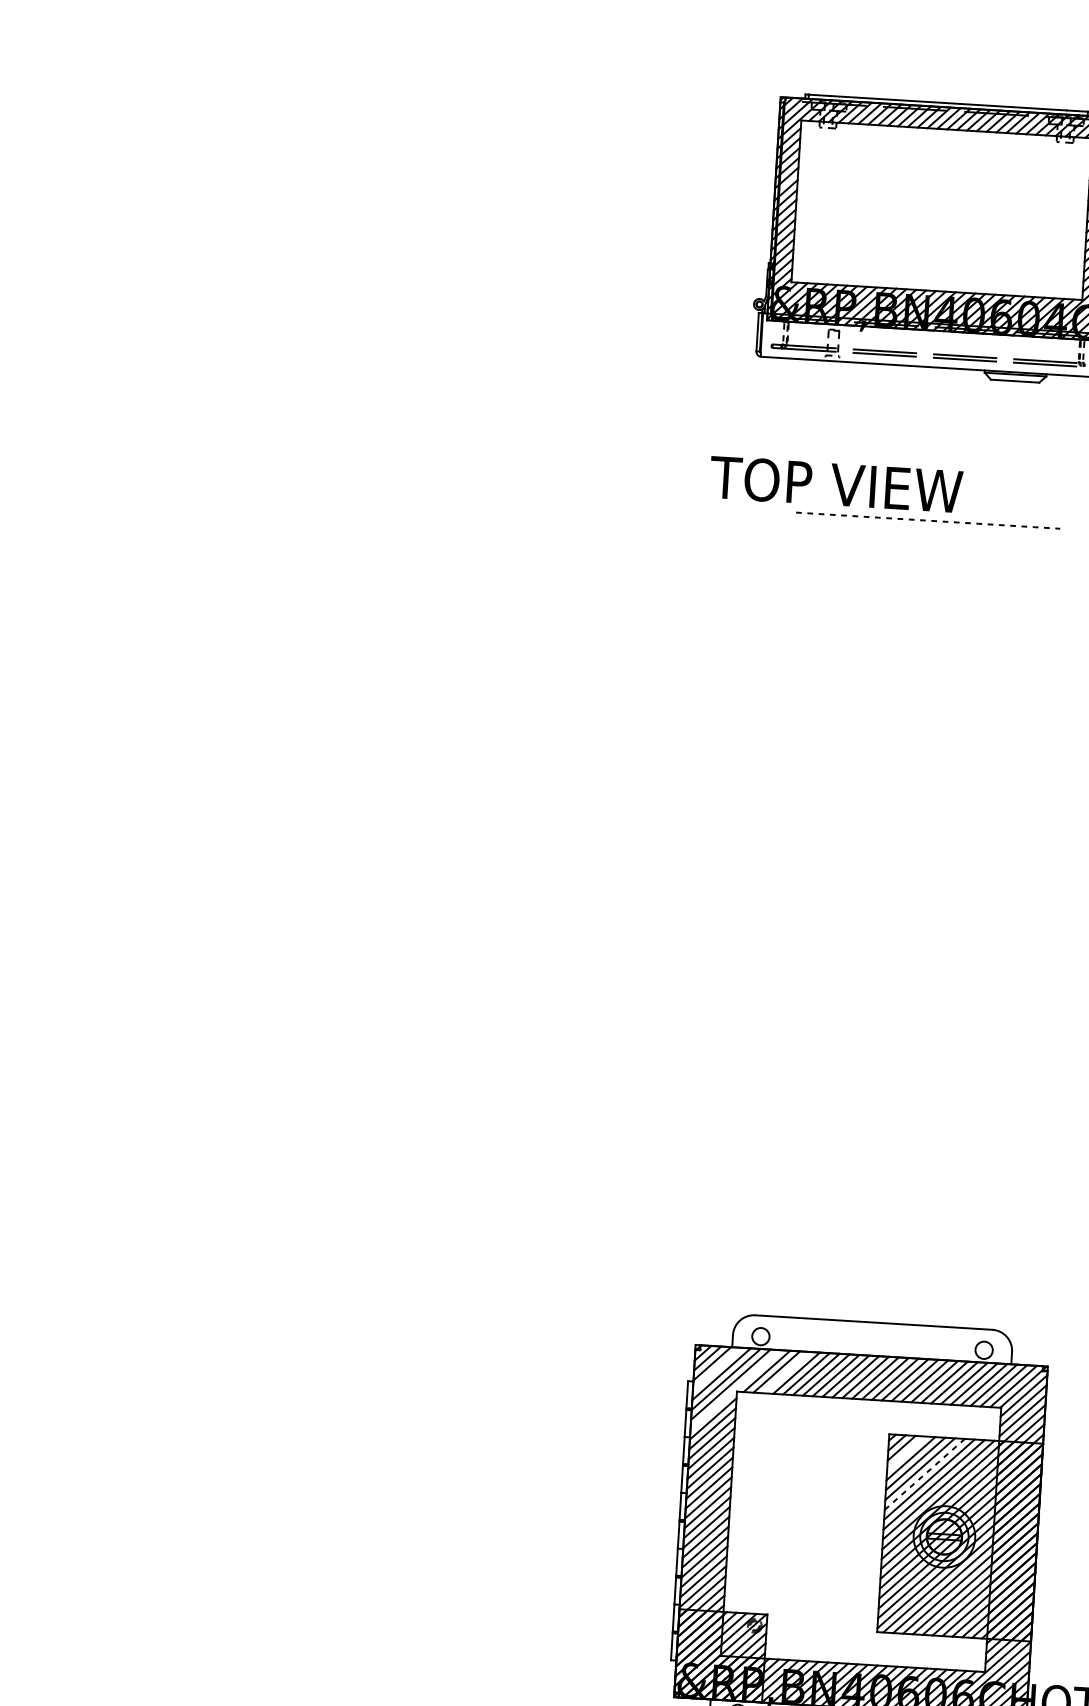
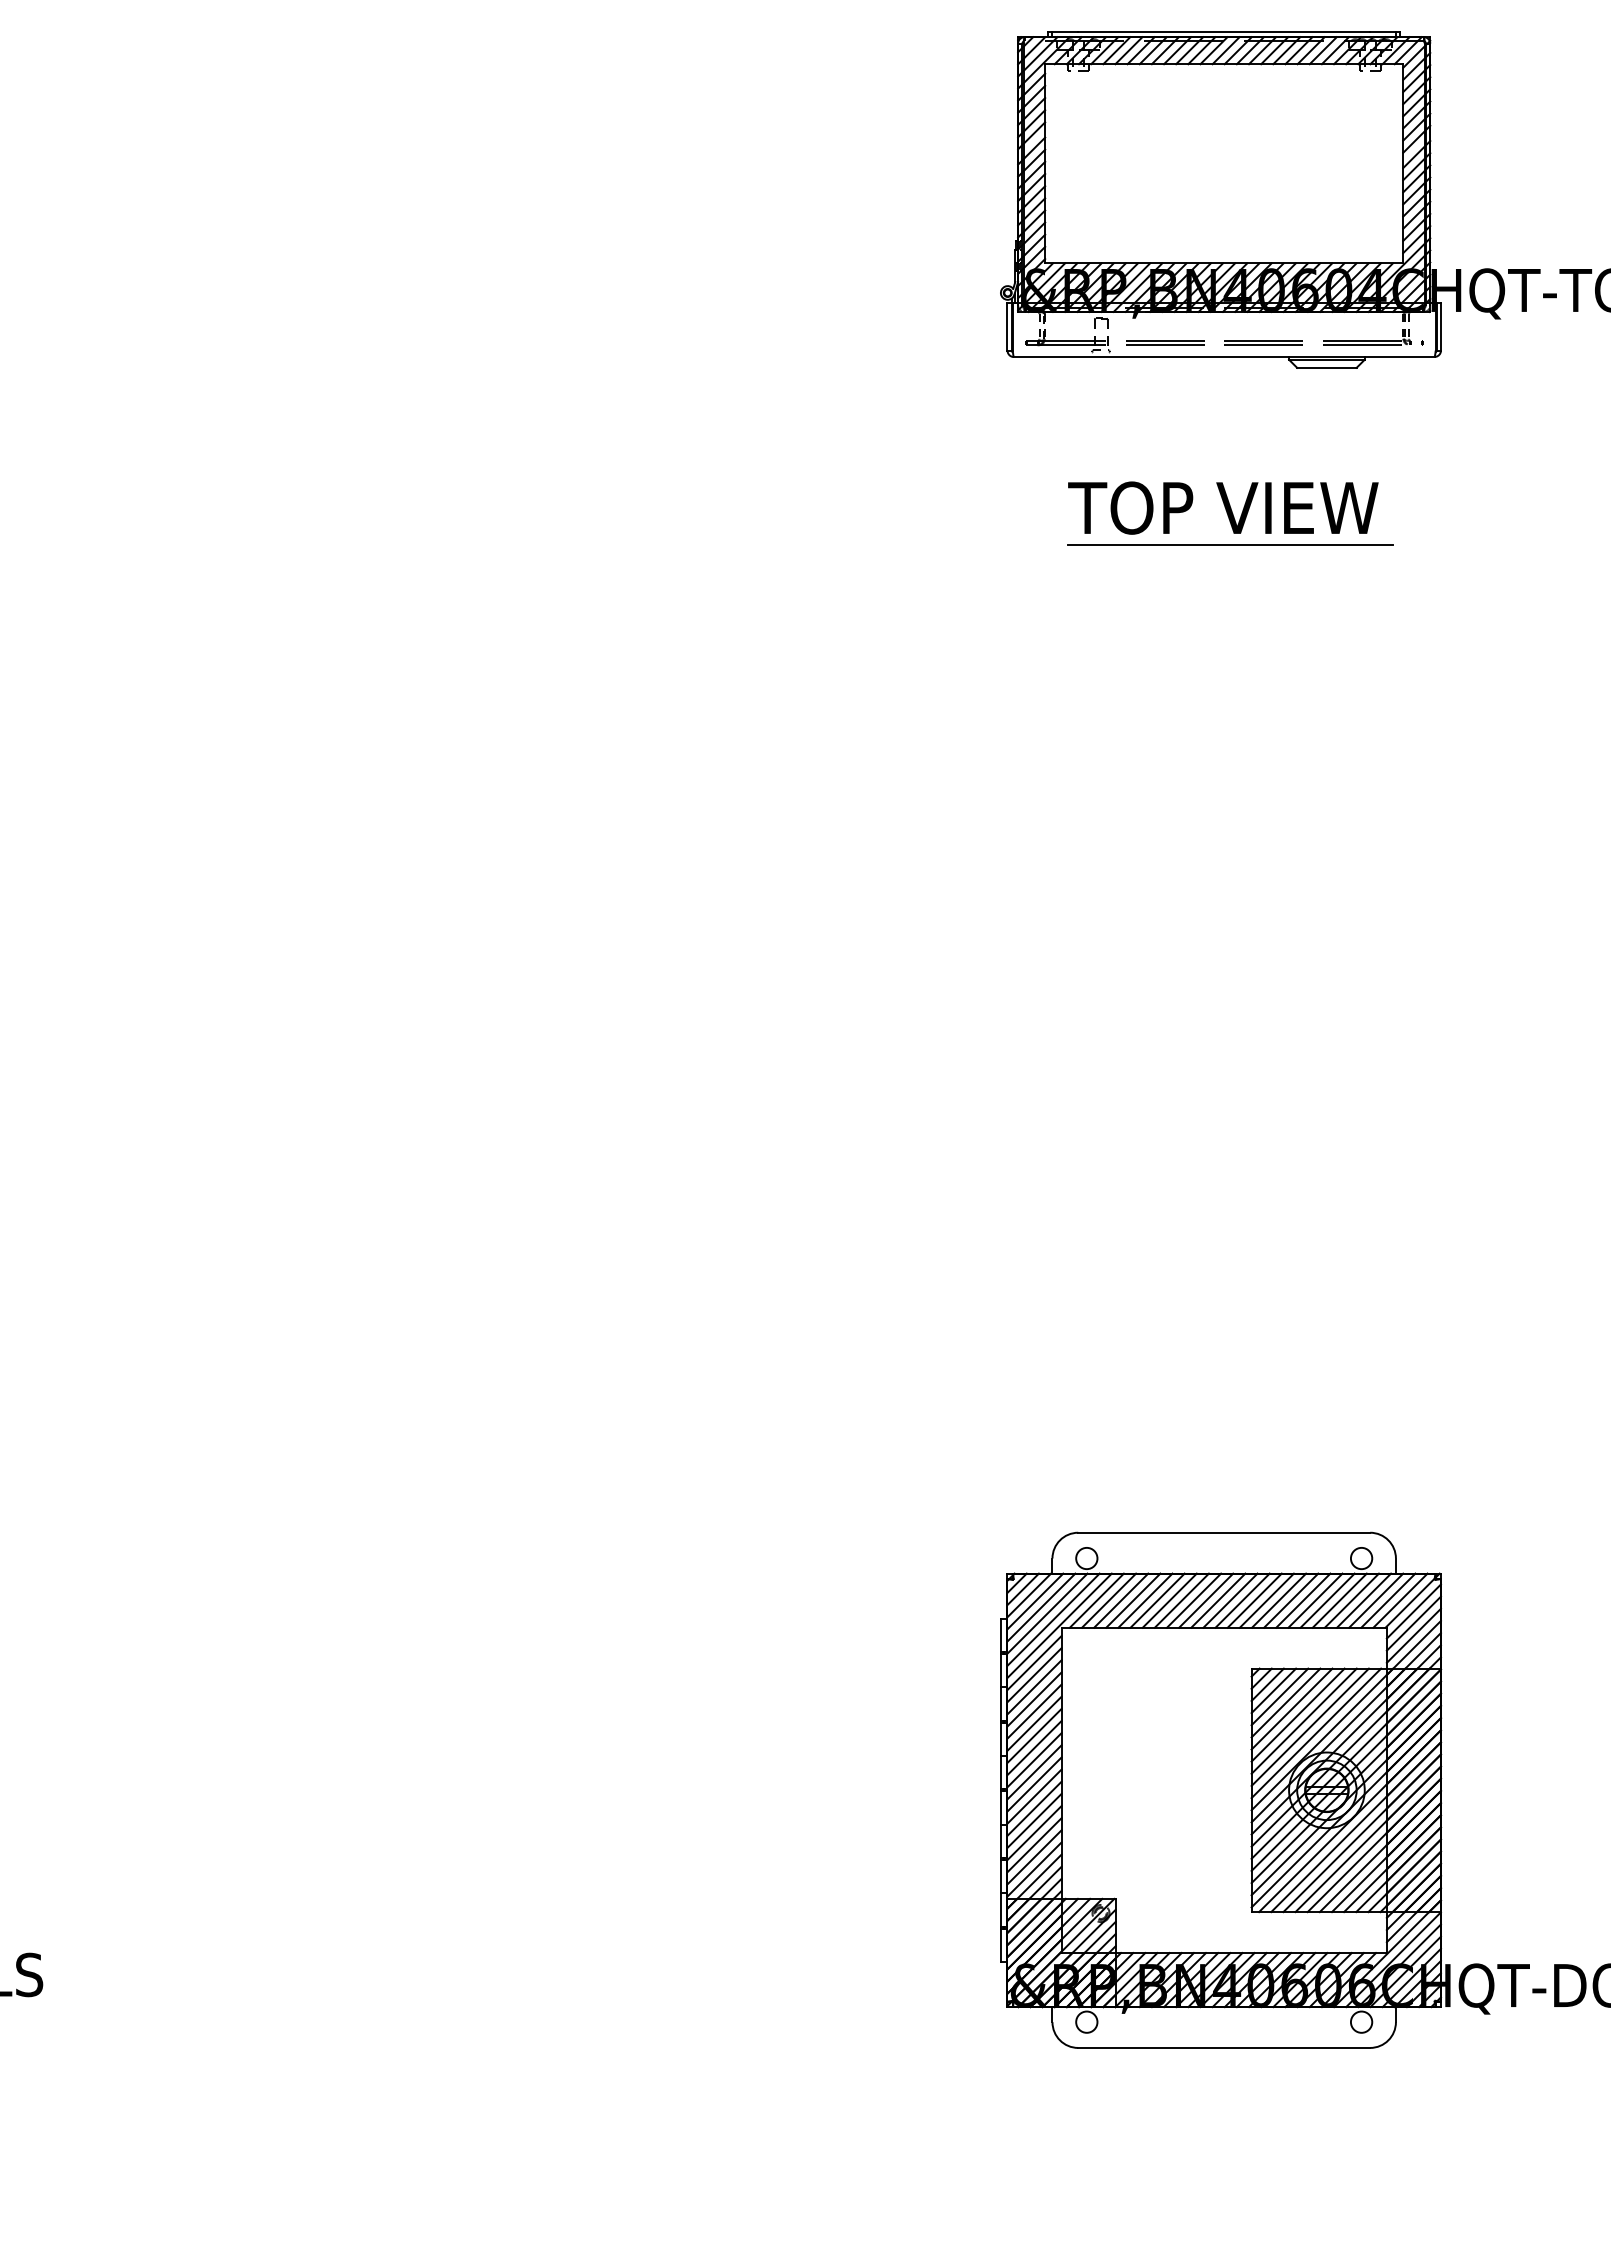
text: (836, 484) -> (1223, 507), moved
line: (927, 520) -> (1230, 545), dashed -> solid
line: (717, 1369) -> (1035, 1601), added
line: (786, 1372) -> (1121, 1600), added
line: (735, 1389) -> (1059, 1625), added
line: (906, 1453) -> (1273, 1690), added
line: (925, 1474) -> (1298, 1715), dashed -> solid

